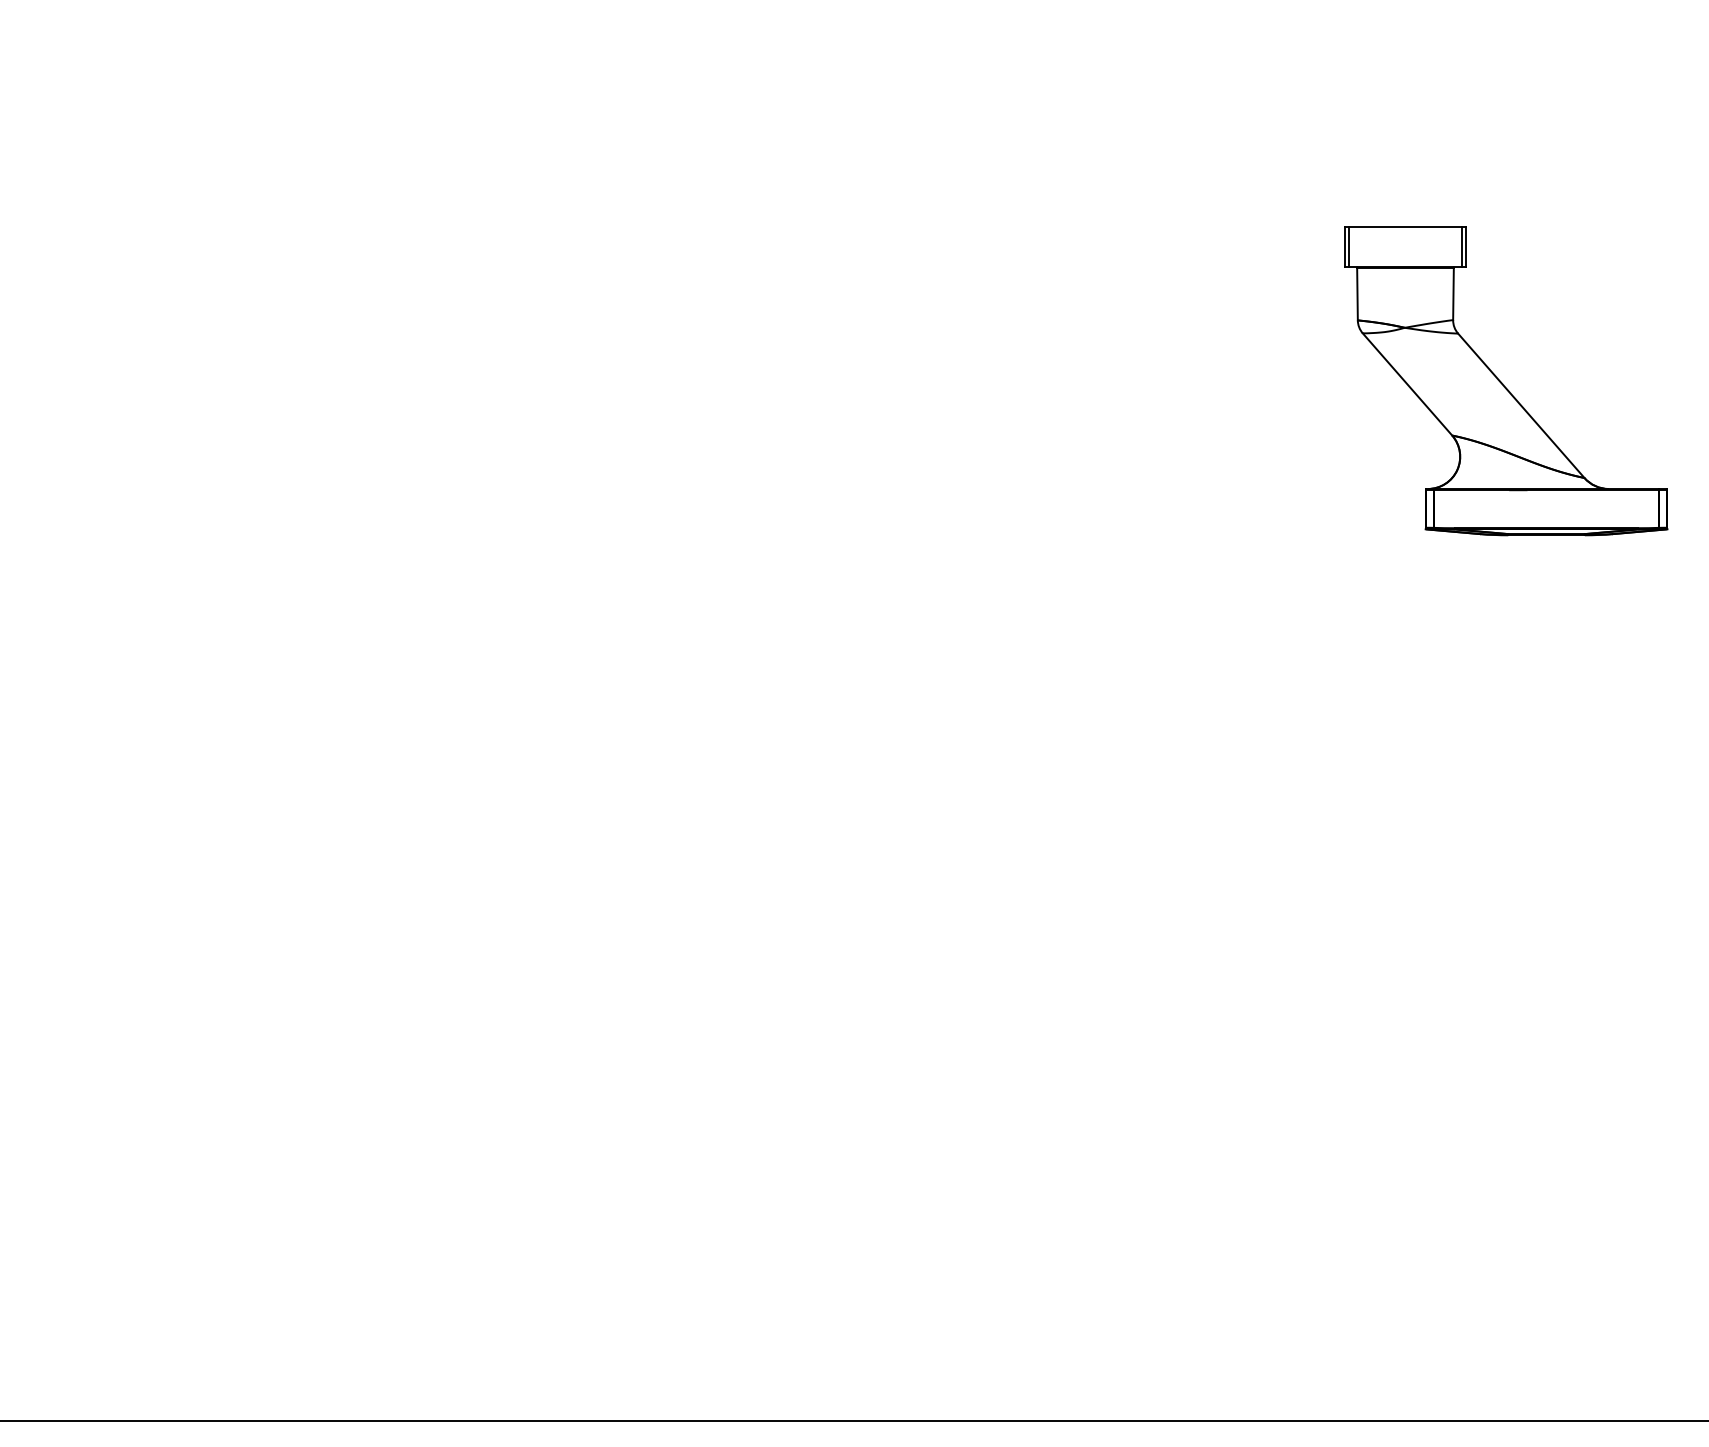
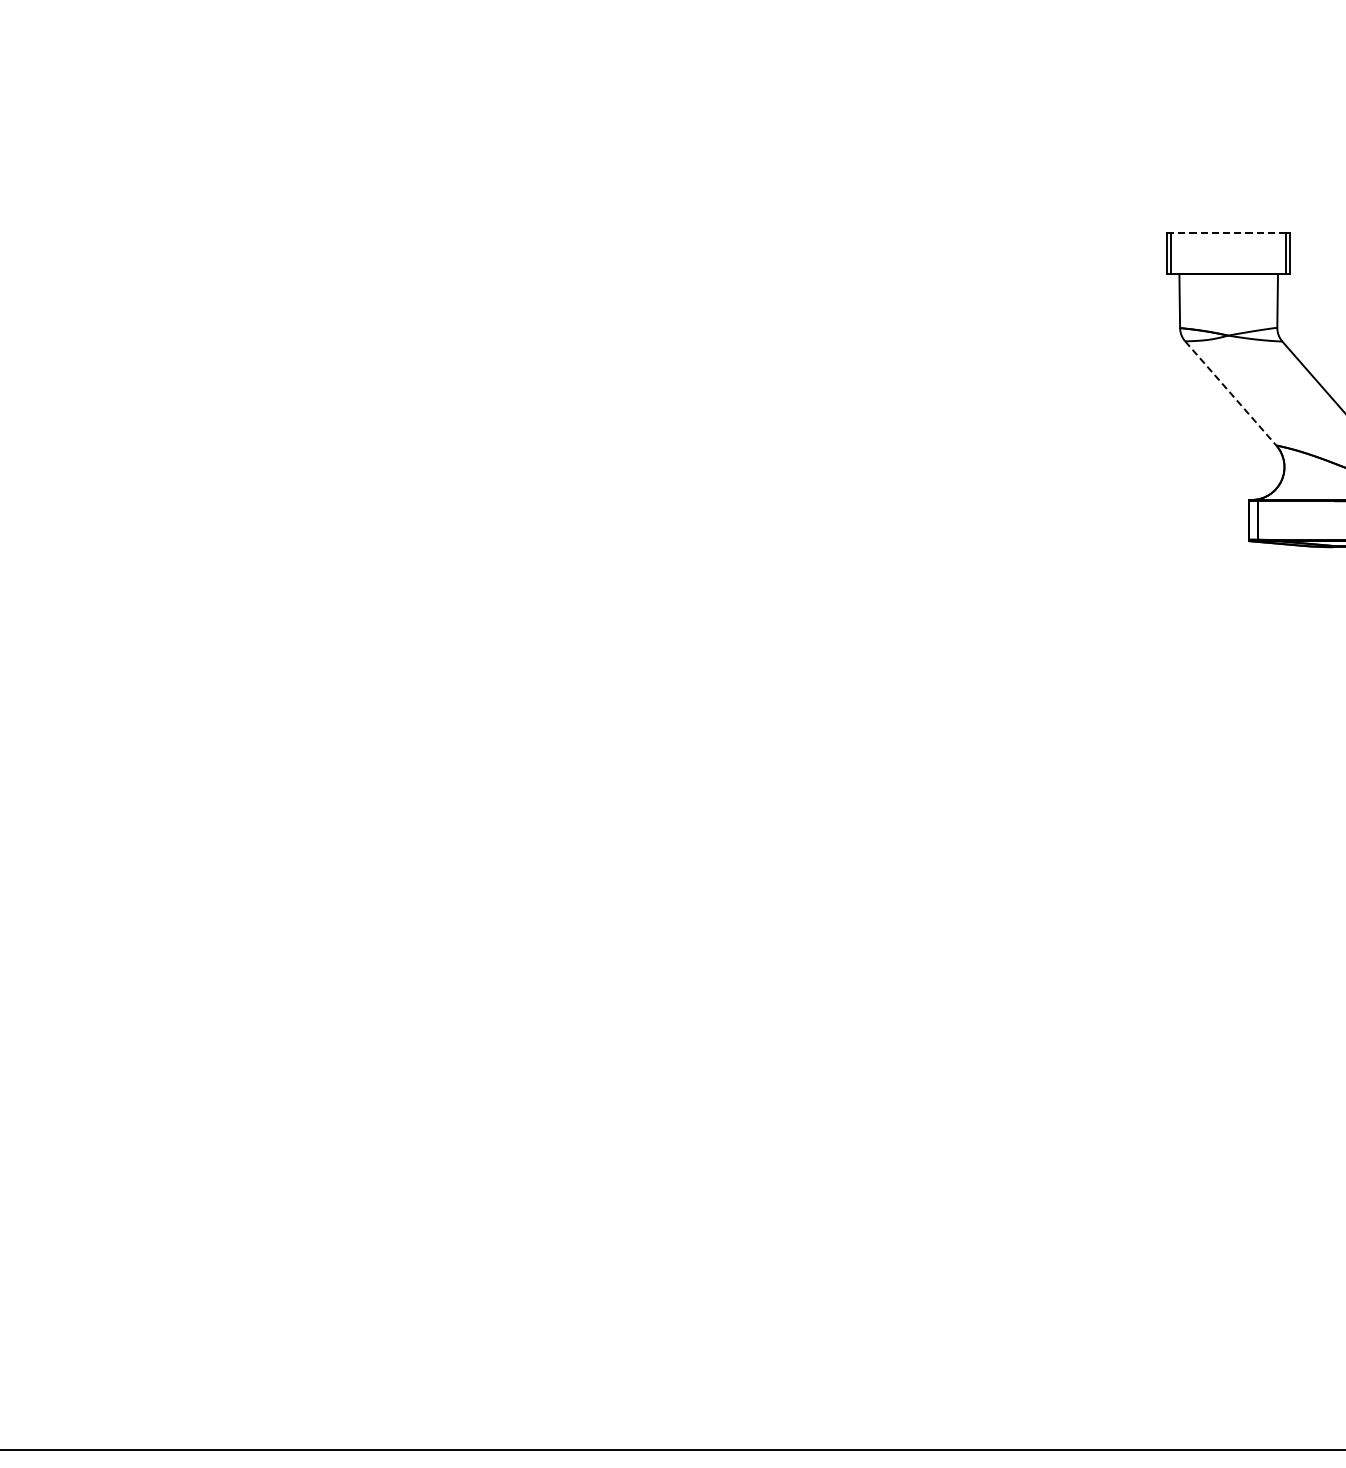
line: (1405, 227) -> (1228, 233), solid -> dashed
line: (1407, 384) -> (1230, 393), solid -> dashed

